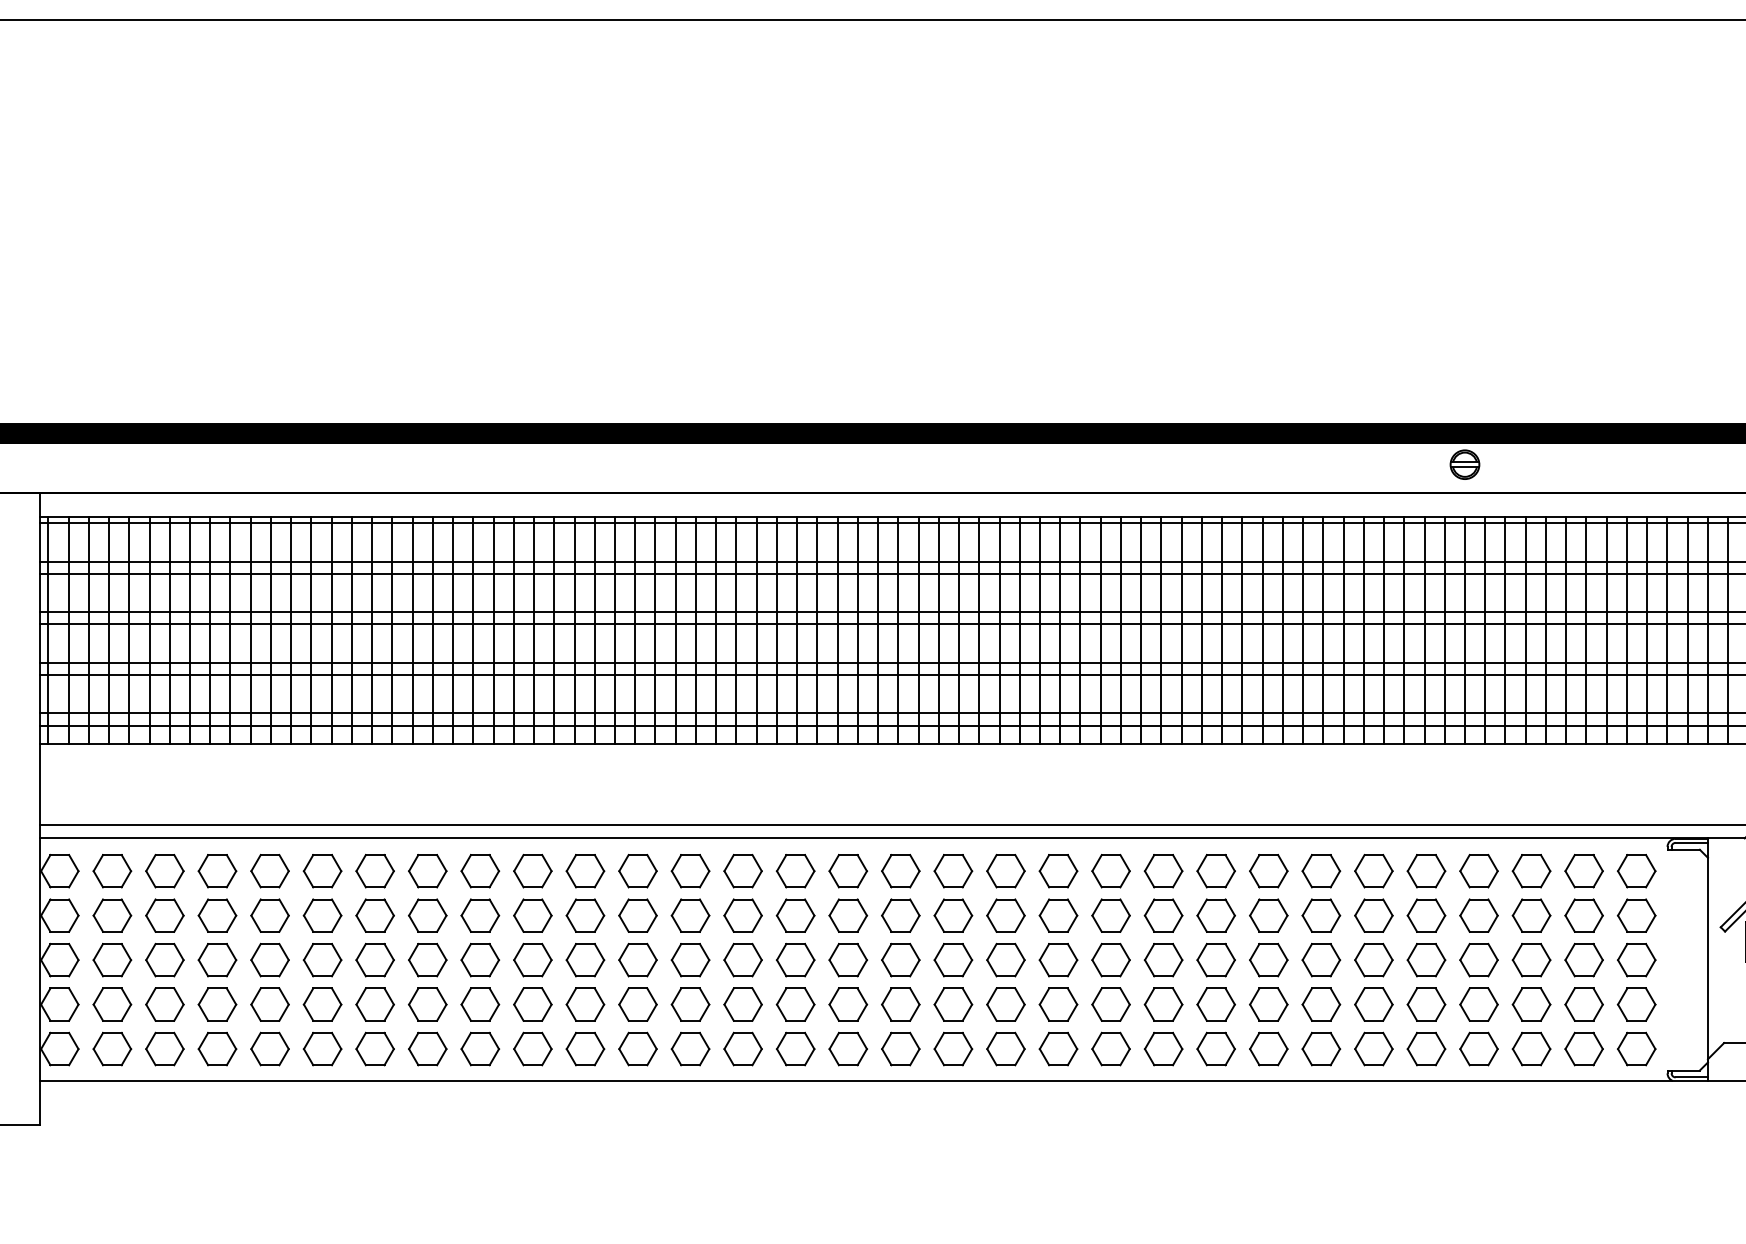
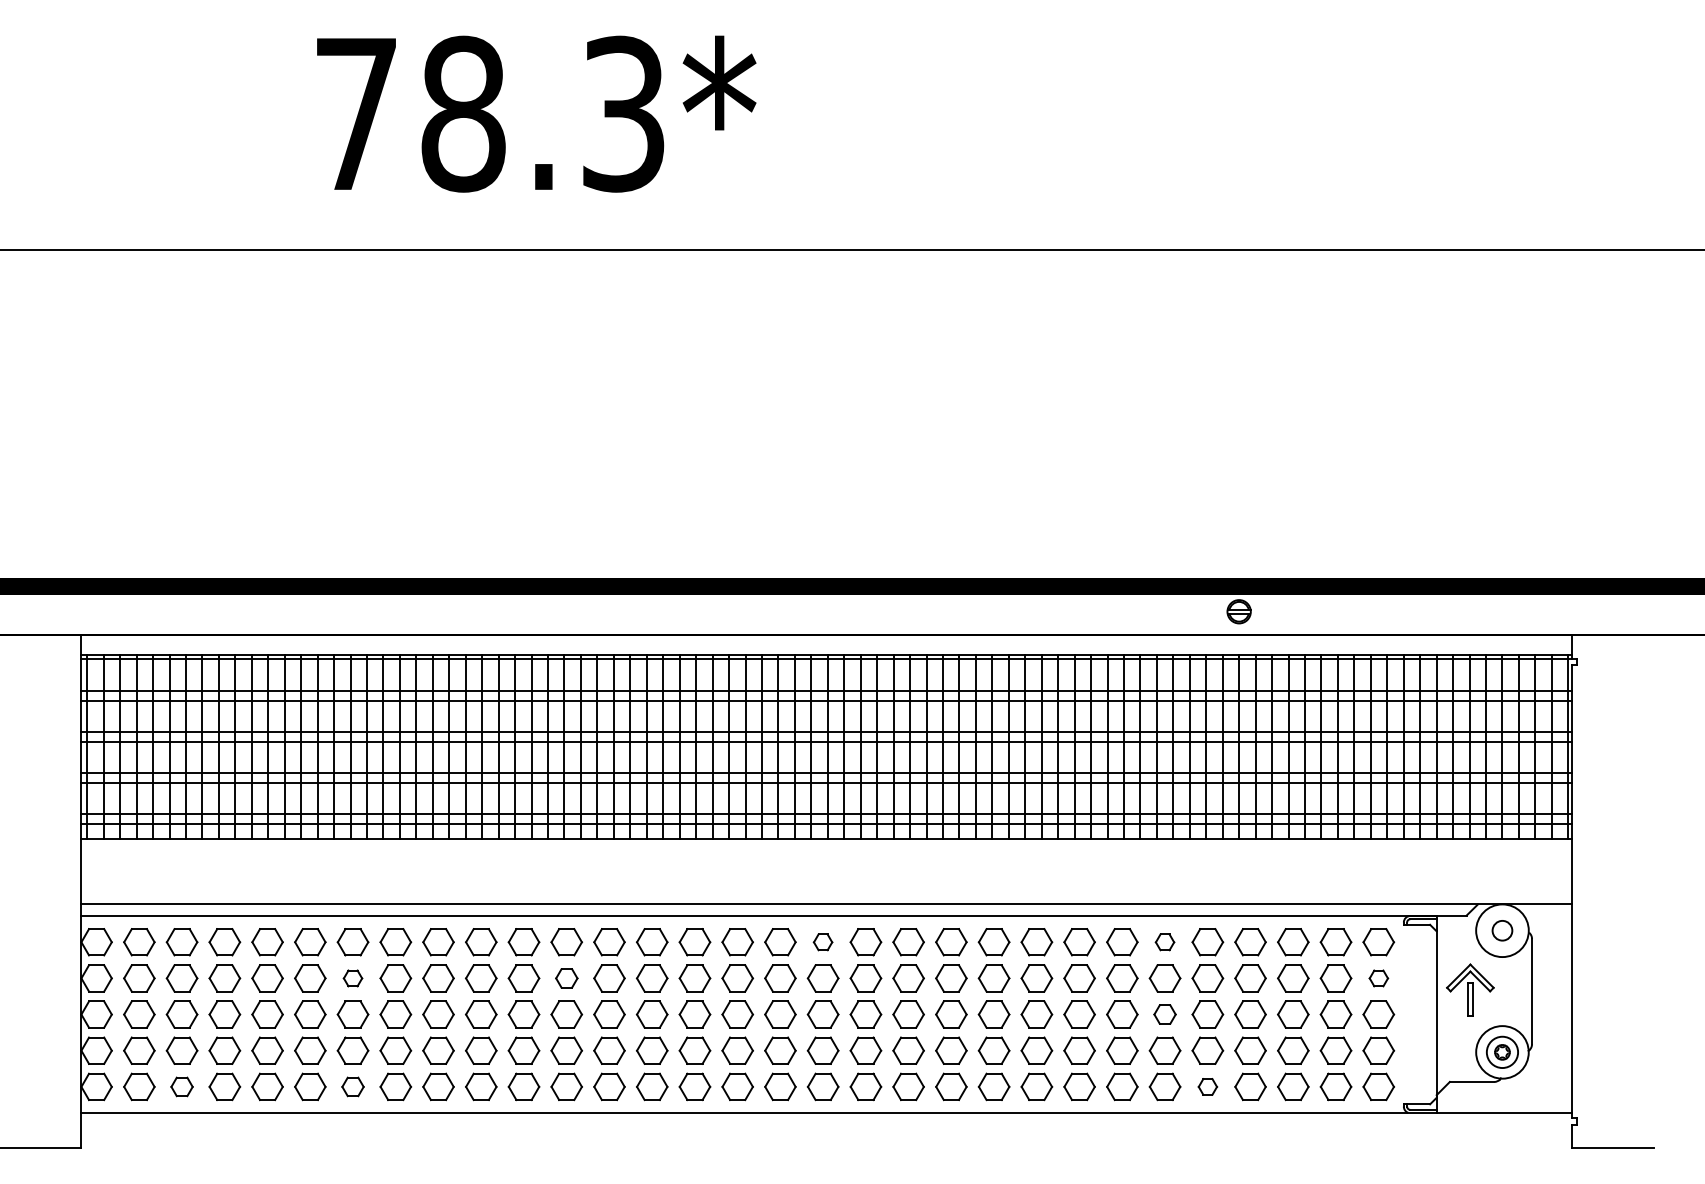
part: (952, 871) -> (822, 942), size x0.6
part: (1373, 871) -> (1164, 942), size x0.6
part: (374, 915) -> (352, 978), size x0.6
part: (637, 915) -> (566, 978), size x0.7
part: (1636, 915) -> (1378, 978), size x0.6
part: (1373, 960) -> (1164, 1014), size x0.7
part: (164, 1048) -> (181, 1086), size x0.7
part: (374, 1048) -> (352, 1086), size x0.7
part: (1426, 1048) -> (1207, 1086), size x0.6

